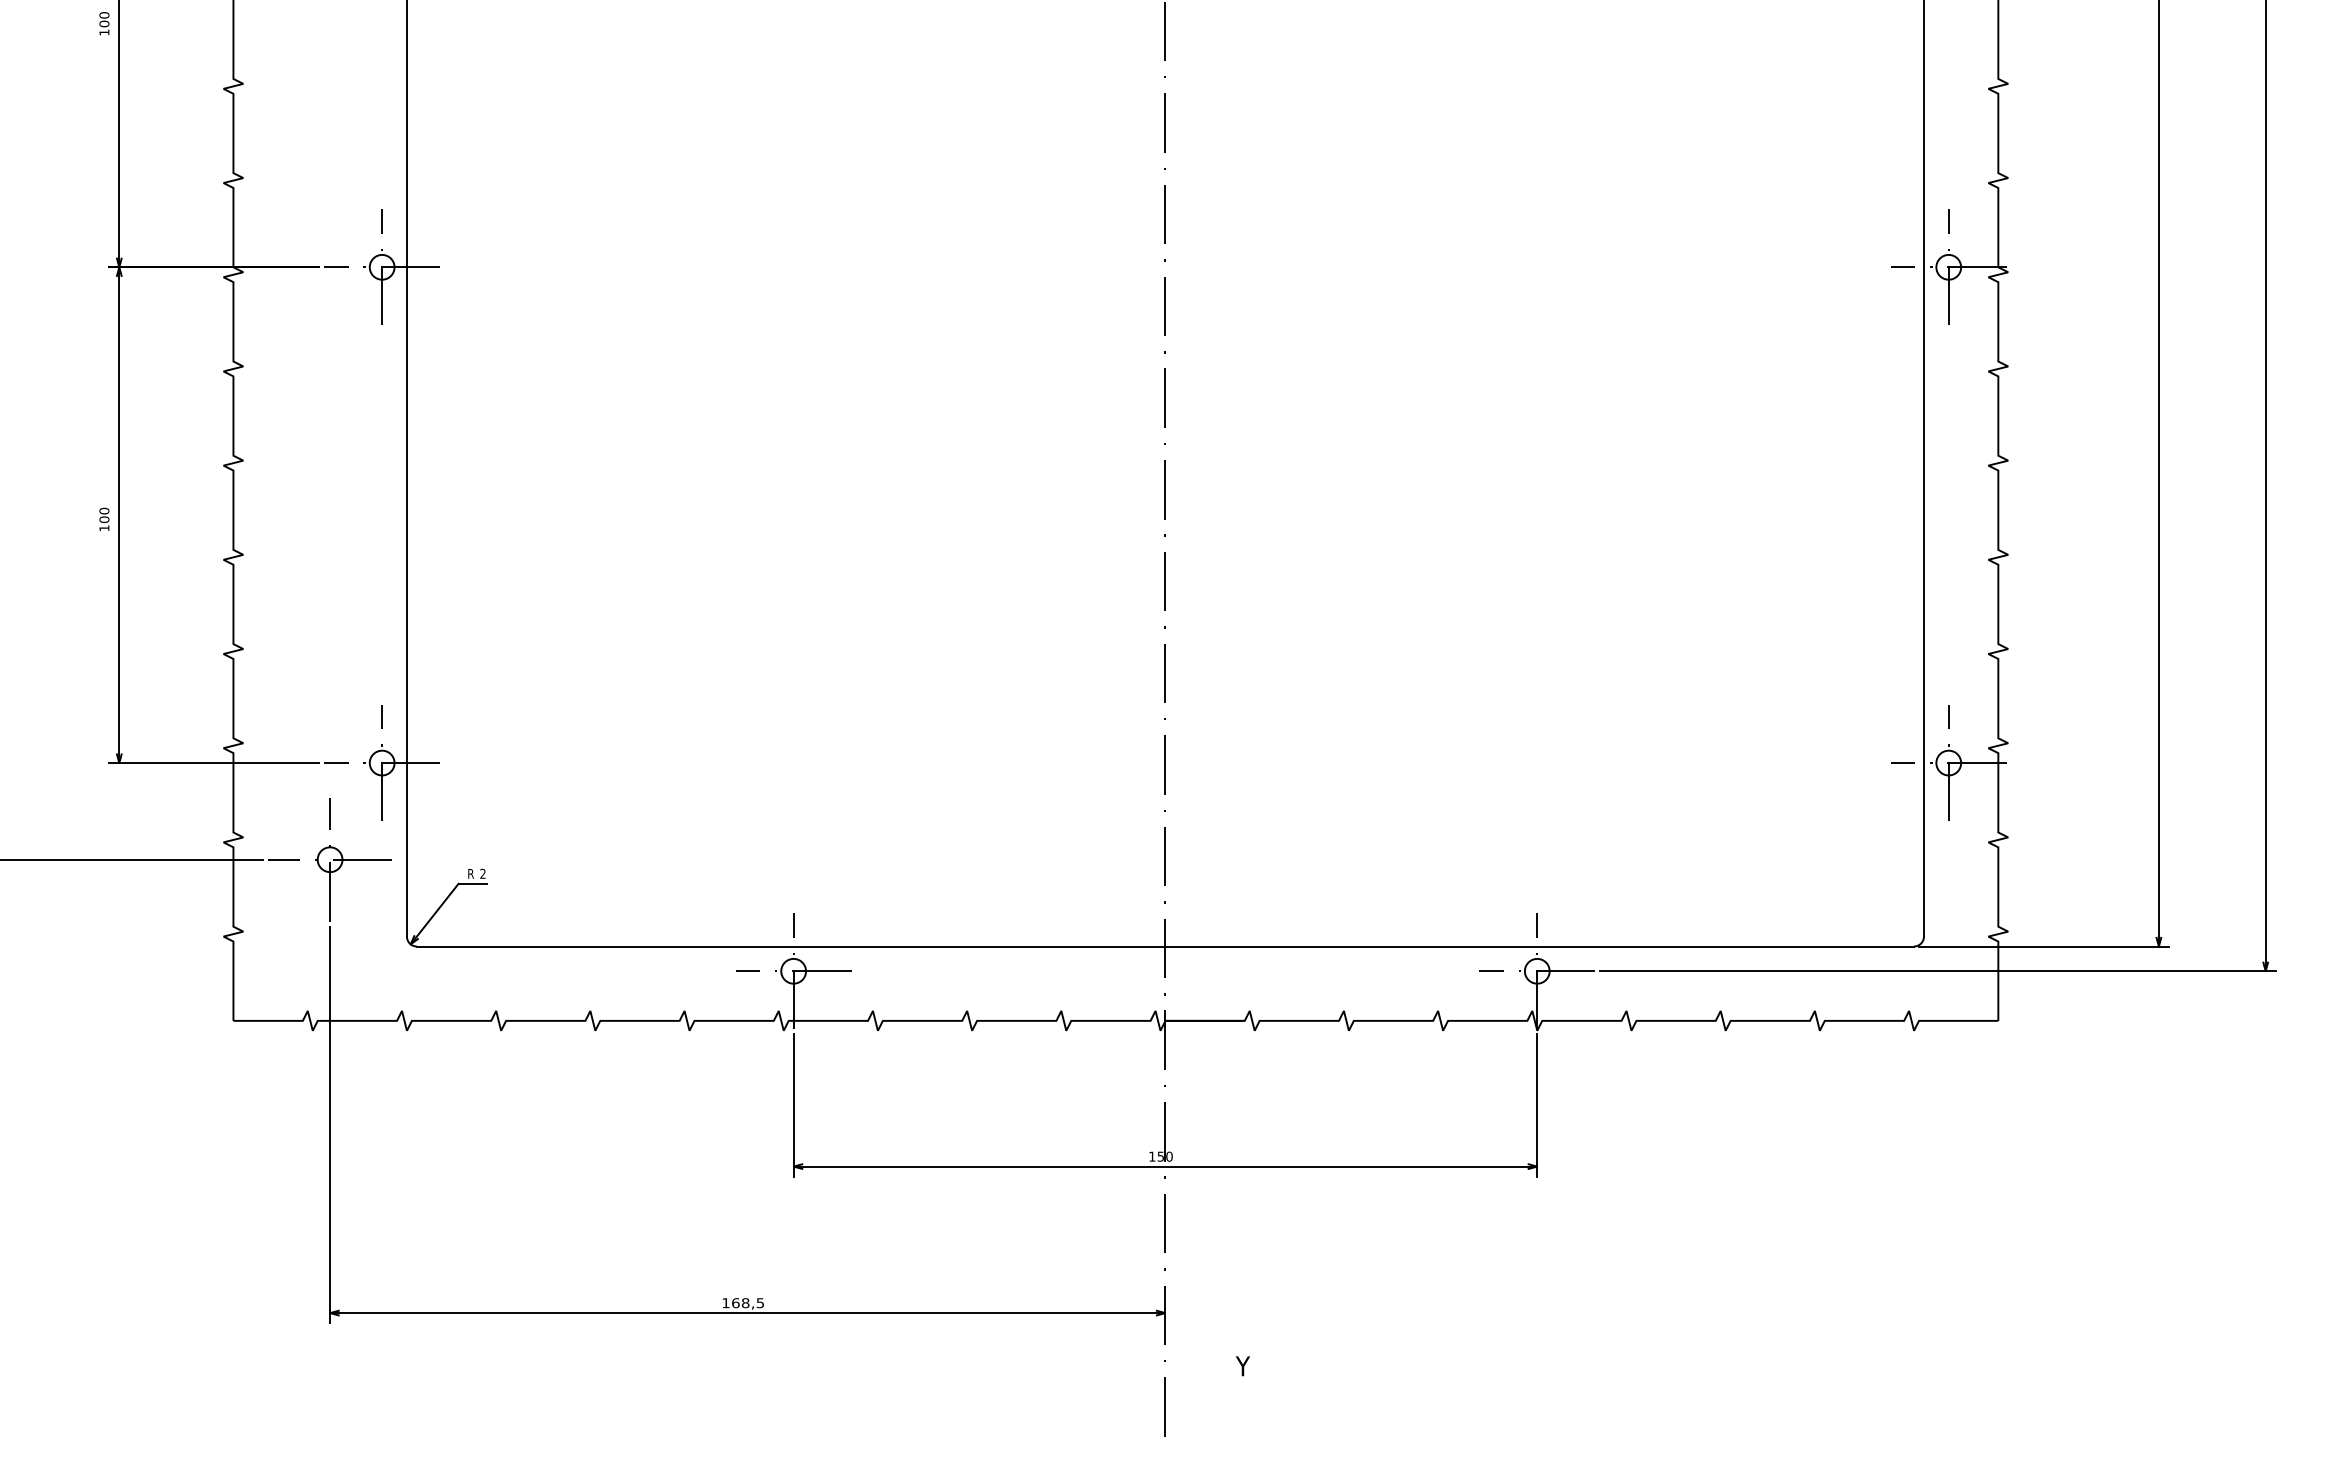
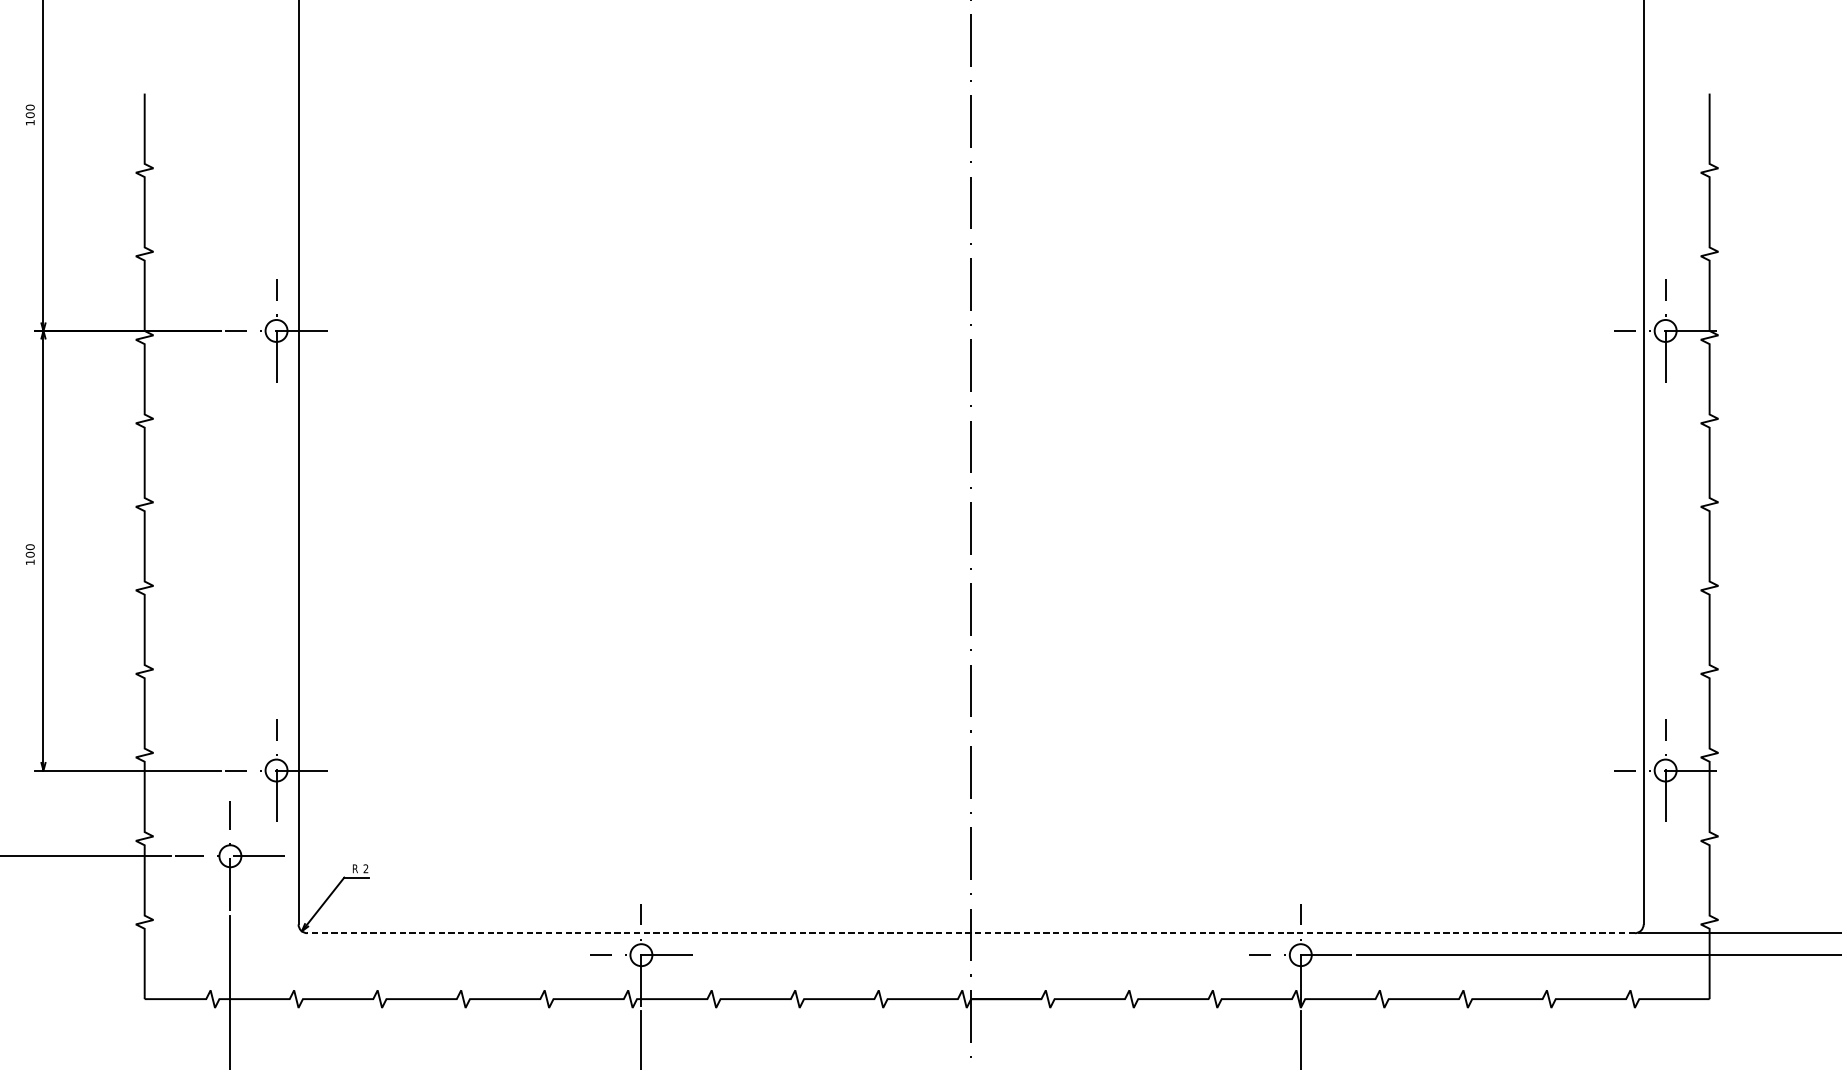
line: (1165, 946) -> (971, 933), solid -> dashed

